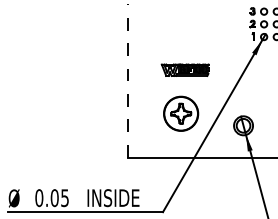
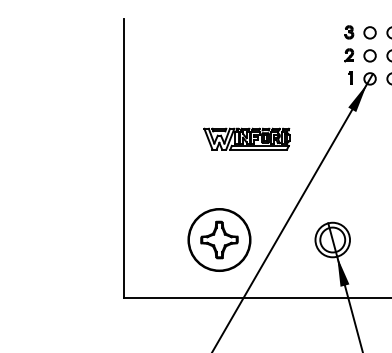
part: (184, 69) -> (245, 137), moved
line: (128, 80) -> (123, 157), dashed -> solid
part: (181, 113) -> (220, 239), moved

